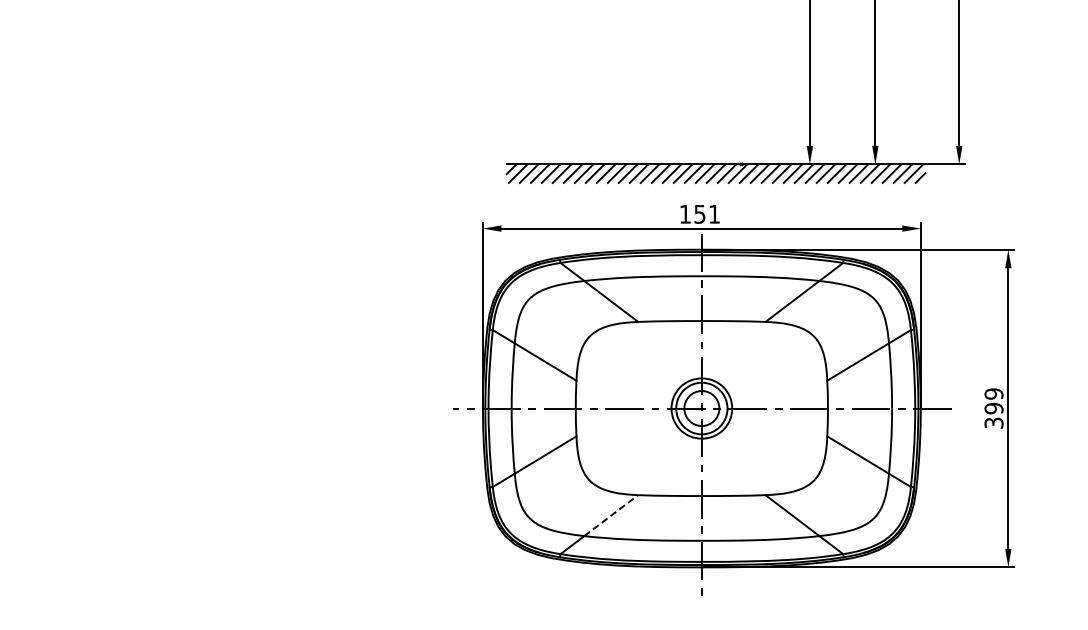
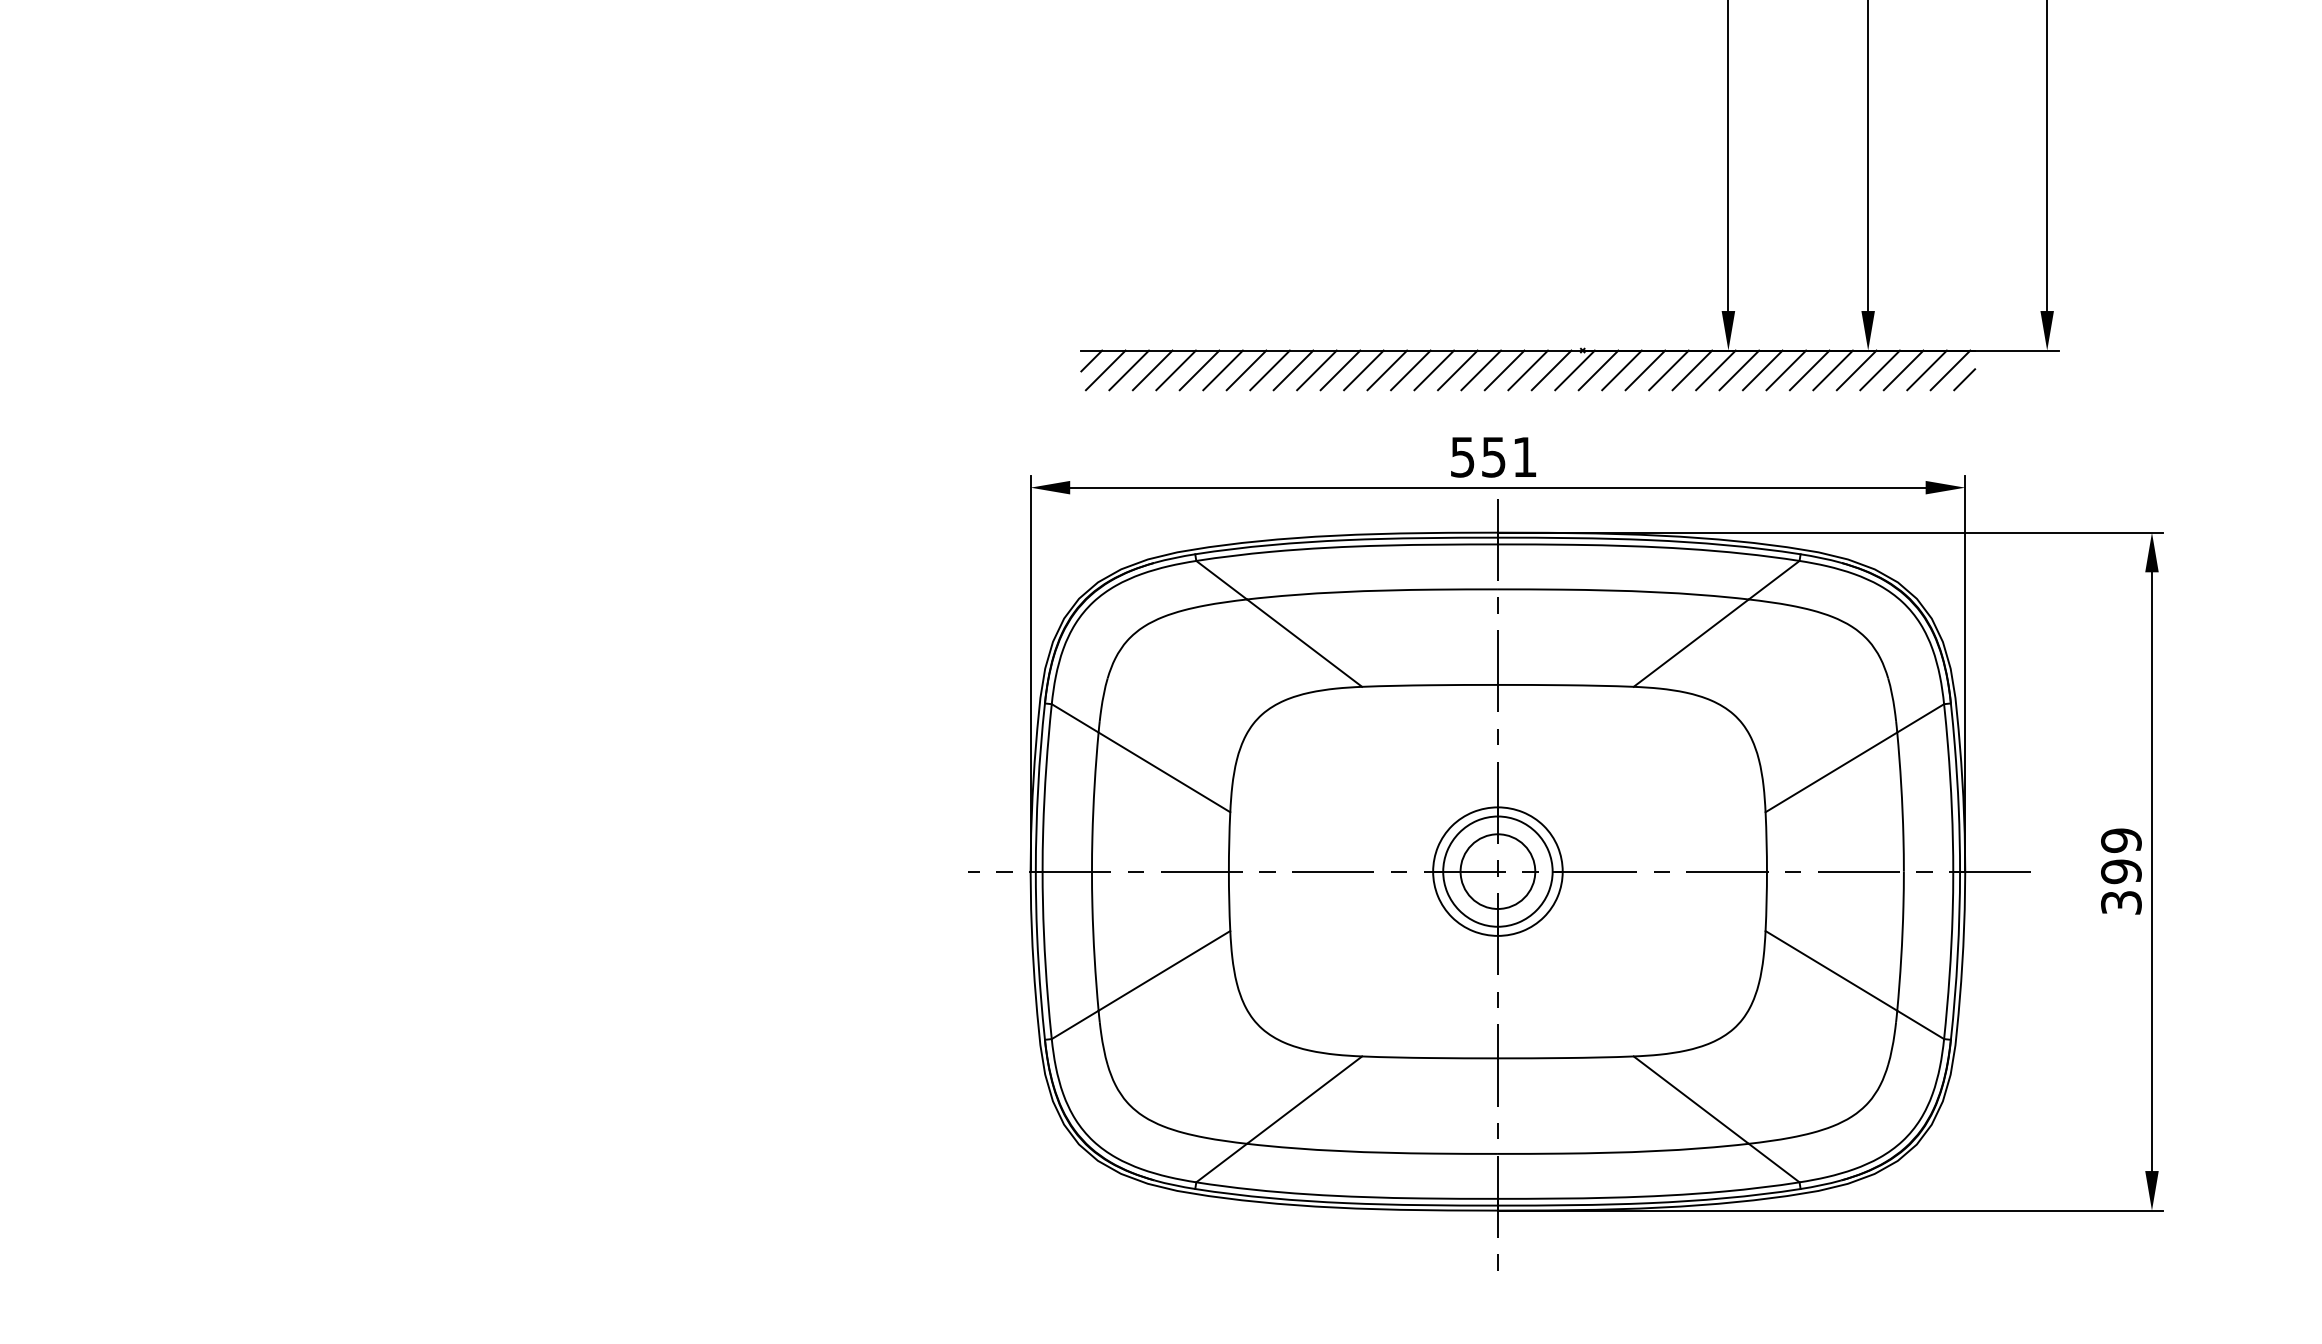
text: (685, 214) -> (1462, 457), 151 -> 551
line: (611, 515) -> (1305, 1099), dashed -> solid

